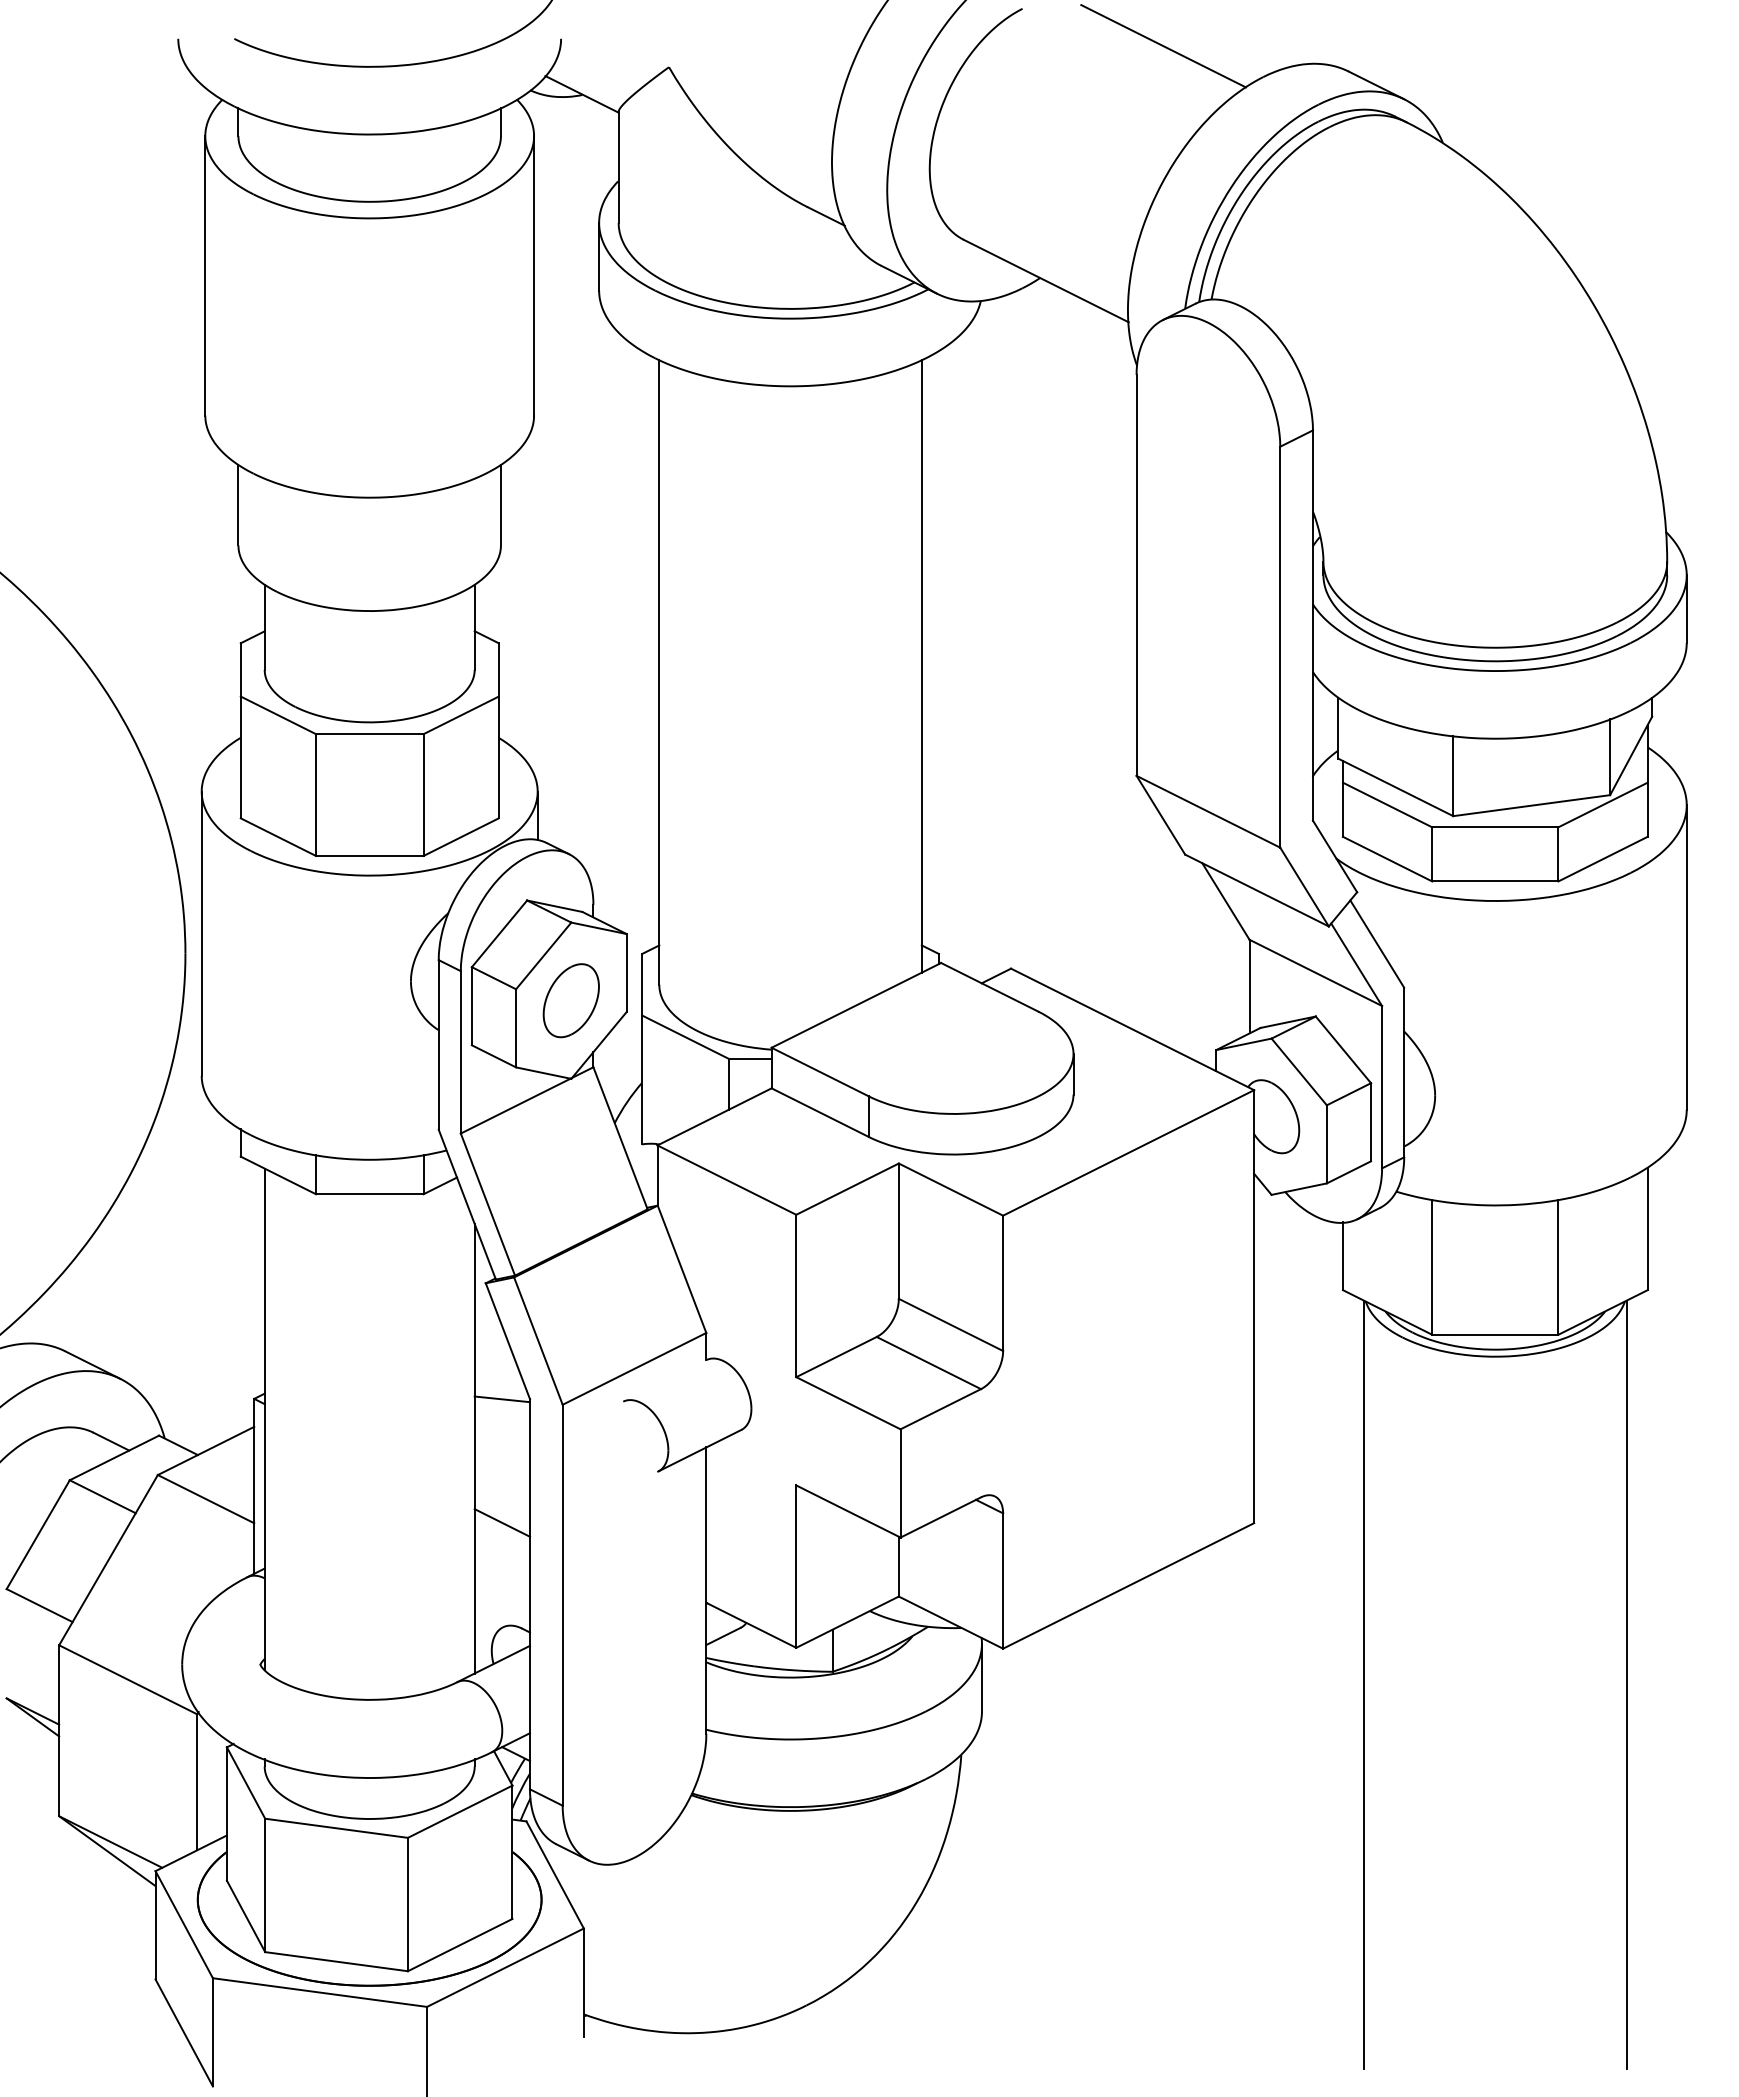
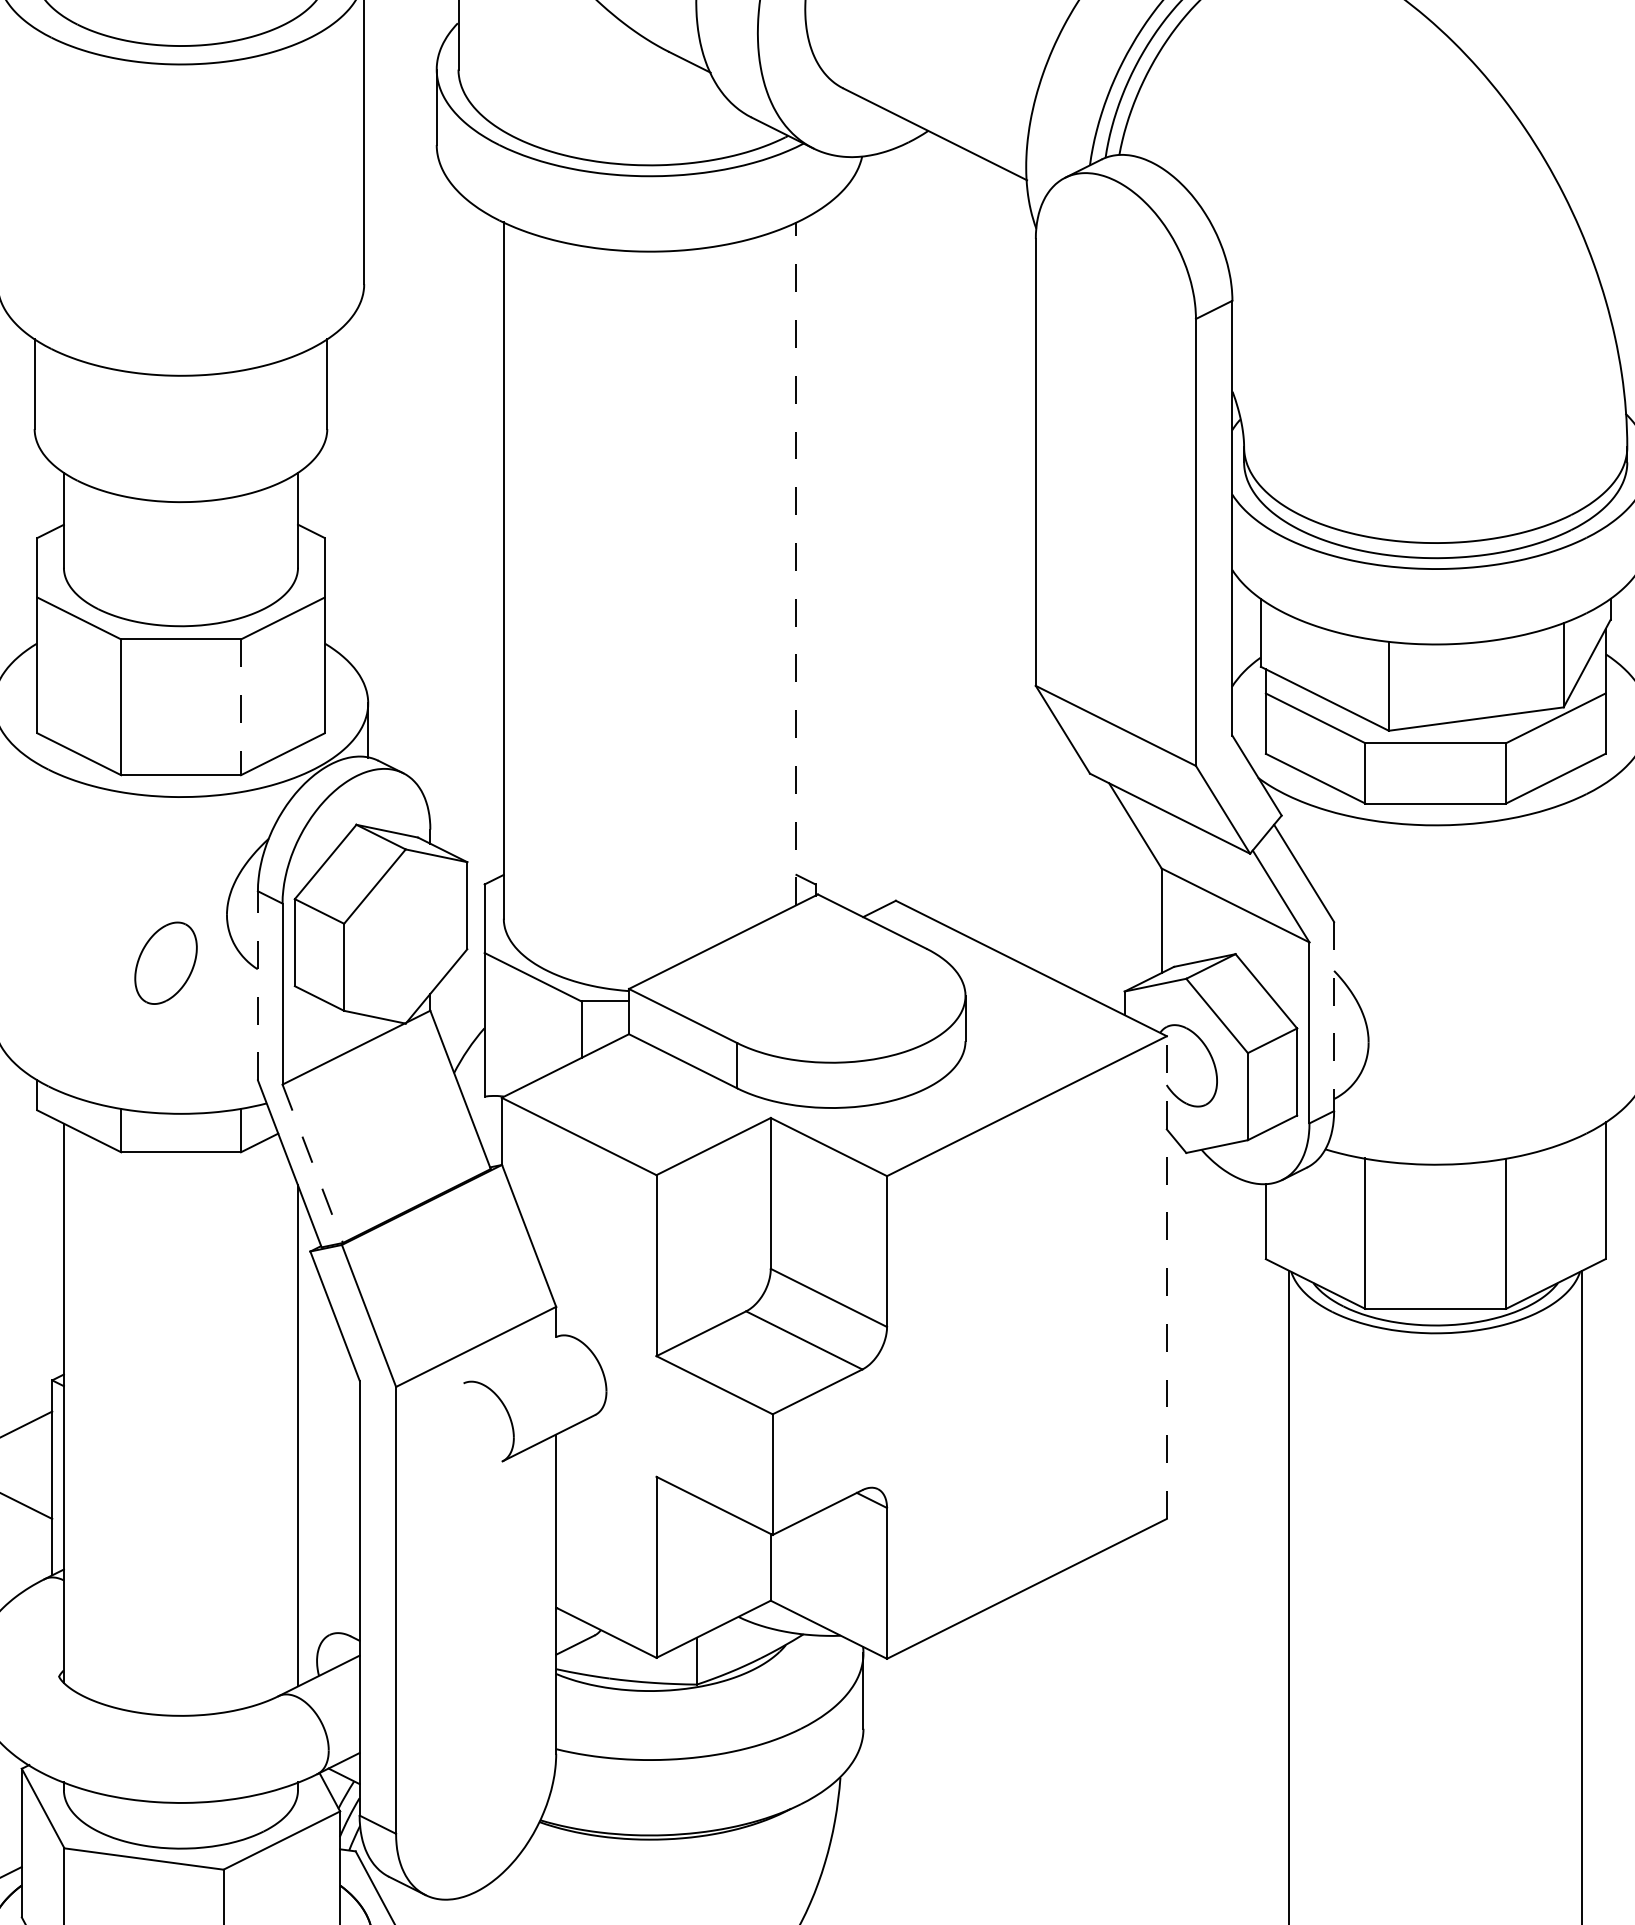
line: (921, 665) -> (796, 562), solid -> dashed
line: (423, 795) -> (240, 707), solid -> dashed
part: (570, 1000) -> (165, 963), moved
line: (438, 1044) -> (257, 985), solid -> dashed
line: (1404, 1072) -> (1334, 1016), solid -> dashed
line: (488, 1205) -> (313, 1164), solid -> dashed
line: (1254, 1306) -> (1167, 1277), solid -> dashed
line: (502, 1399) -> (329, 1381), removed
line: (502, 1522) -> (329, 1518), removed

